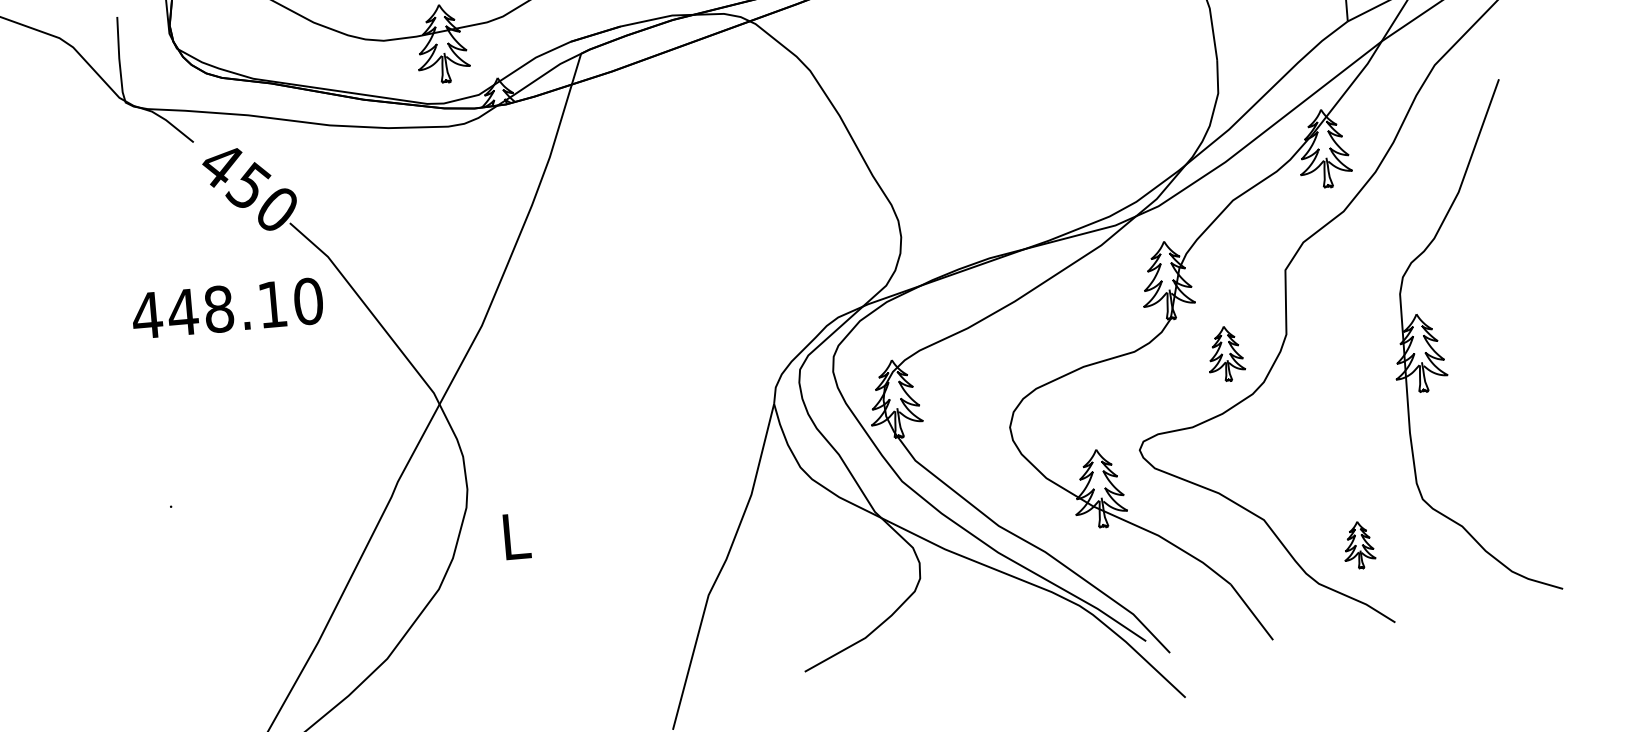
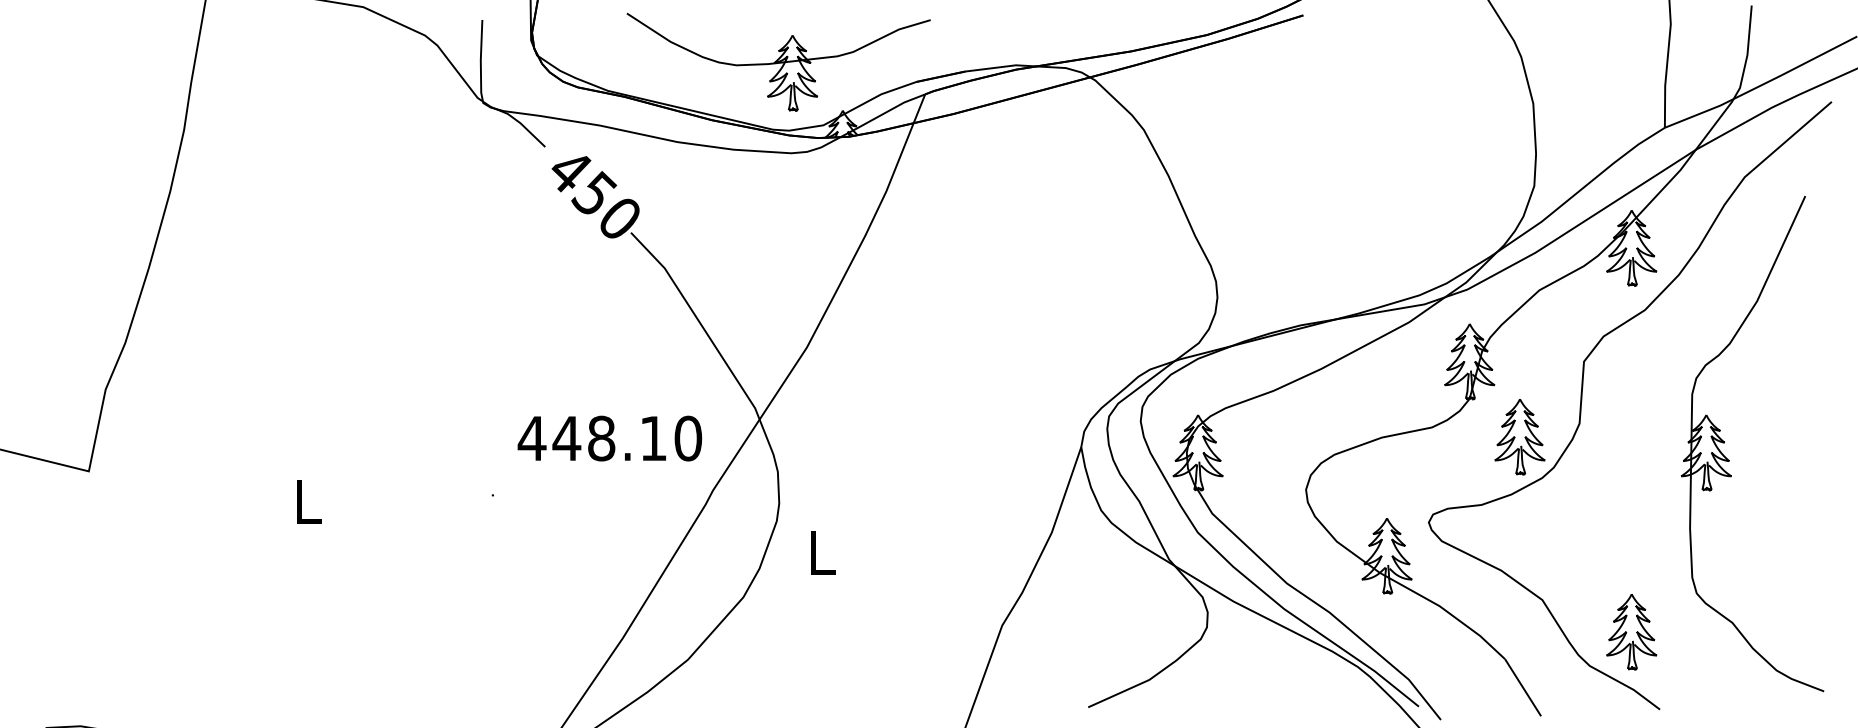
text: (227, 308) -> (609, 438), moved
part: (1225, 354) -> (1519, 437), size x1.43
part: (1358, 545) -> (1631, 632), size x1.67

